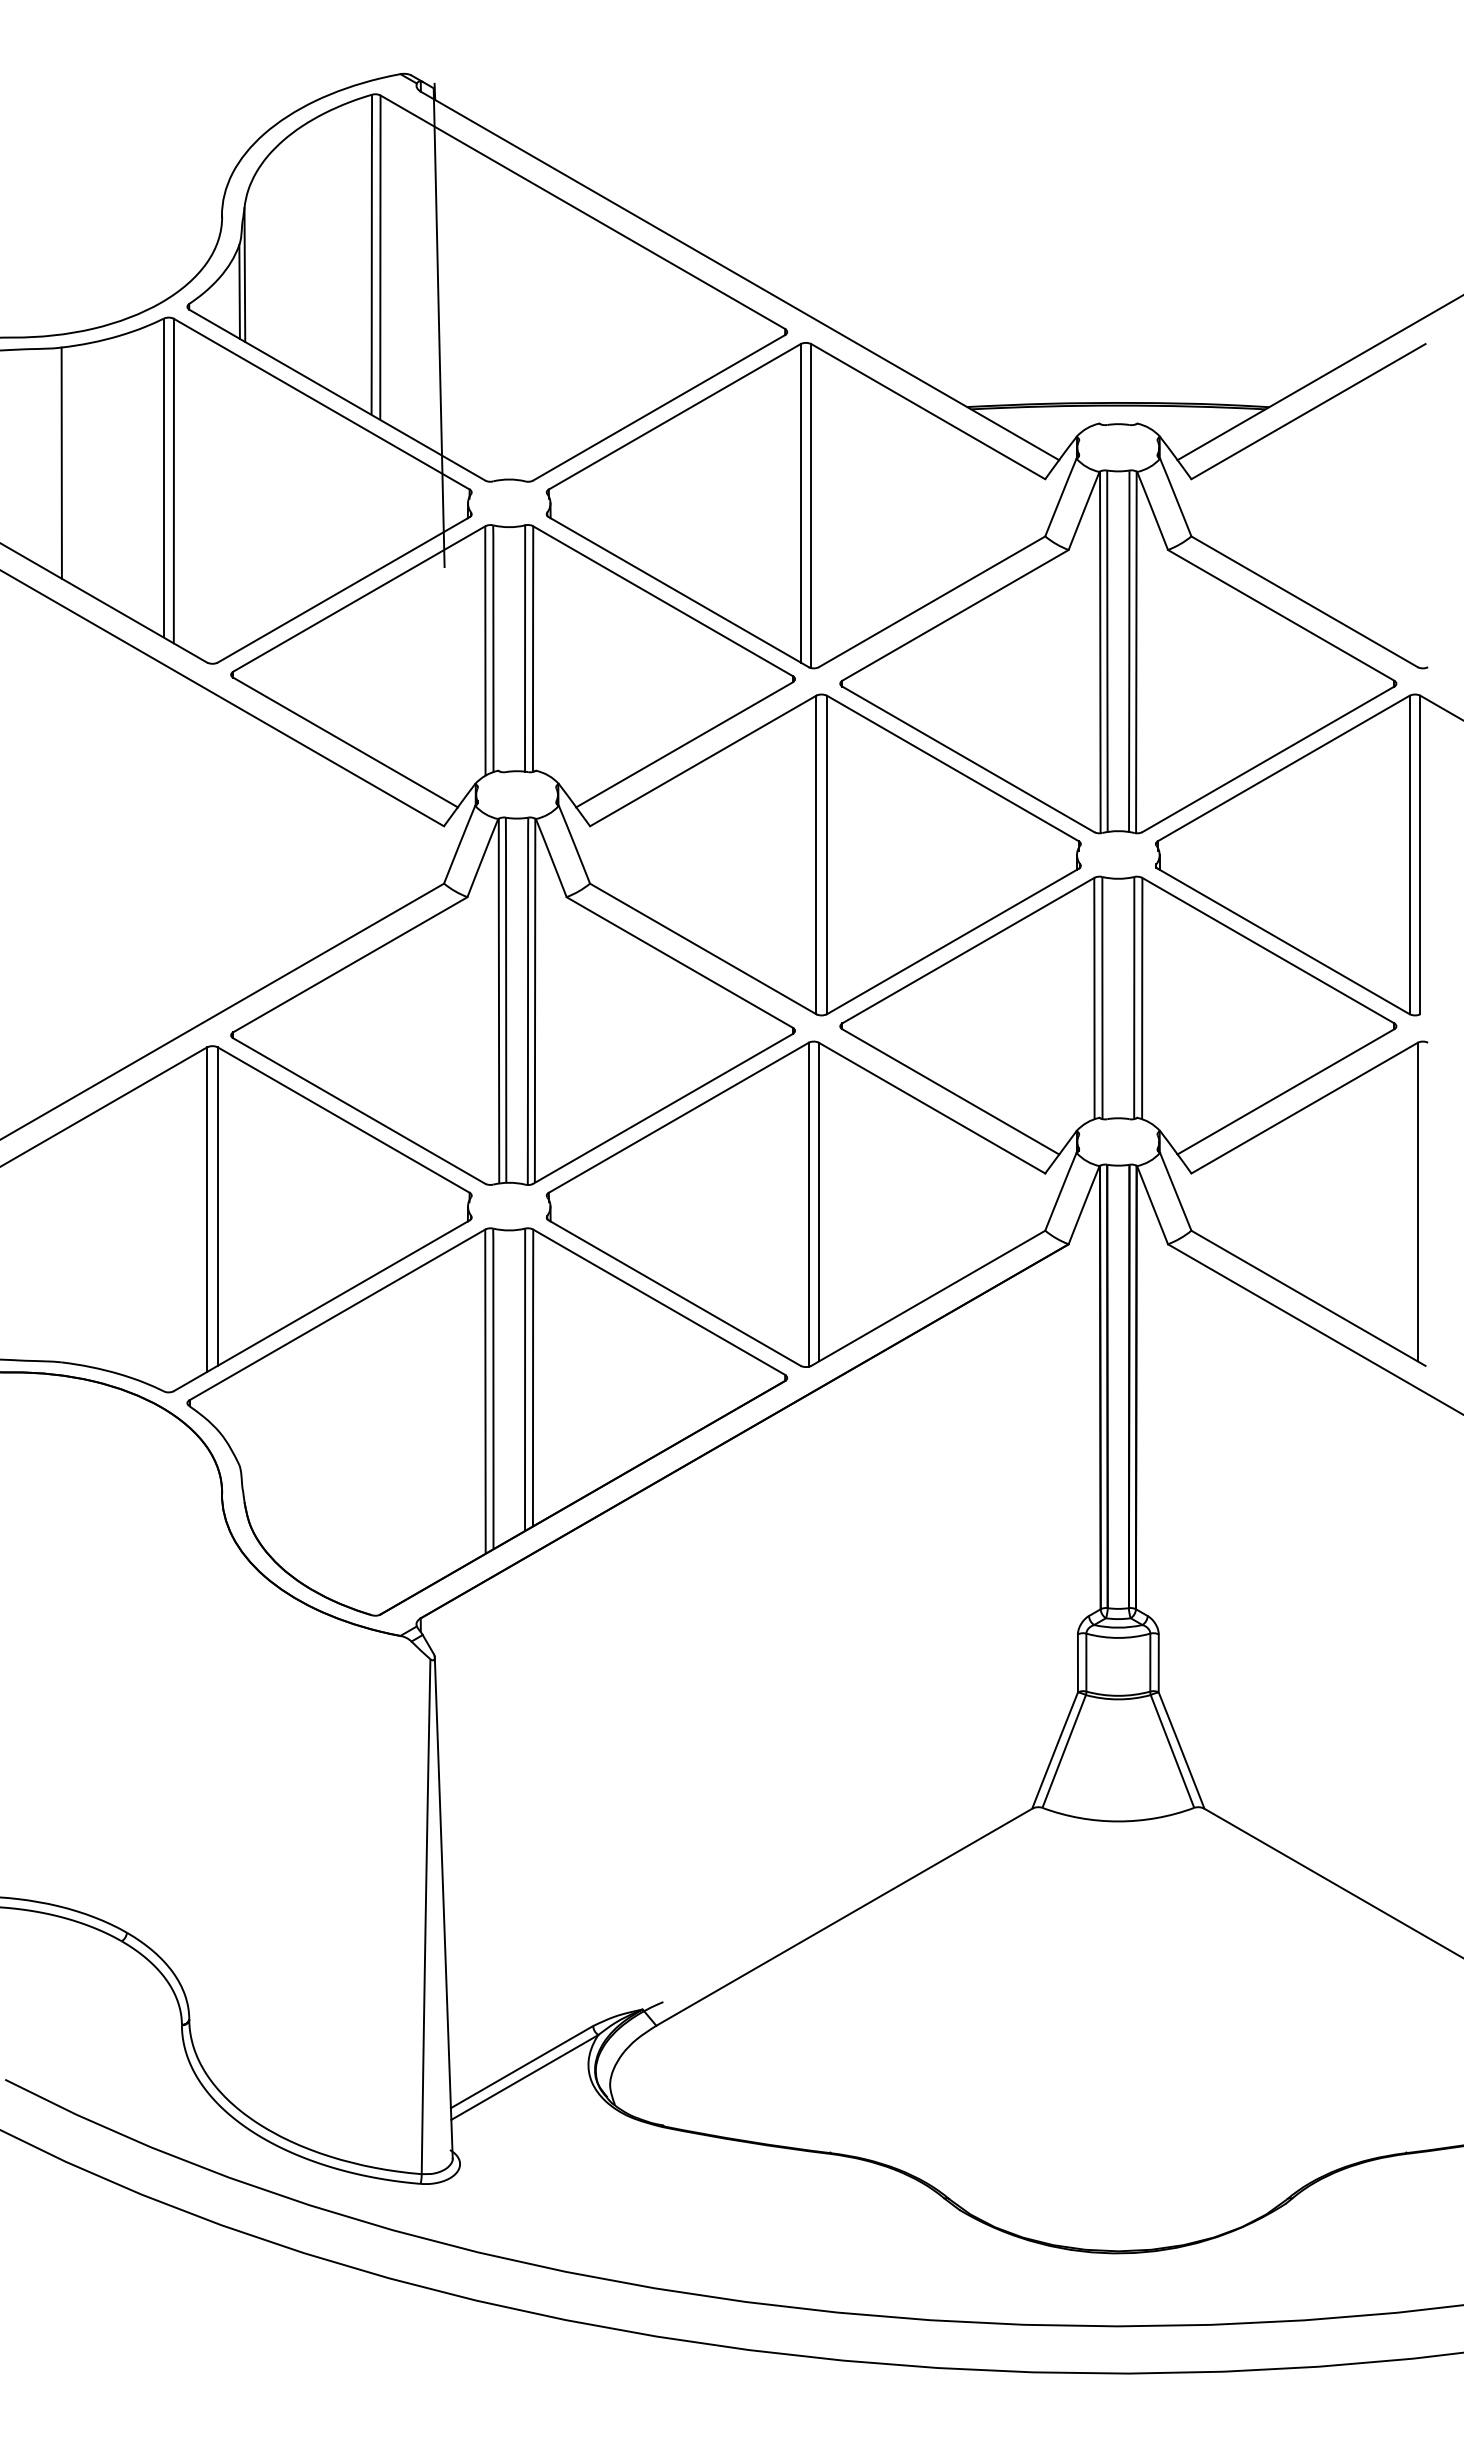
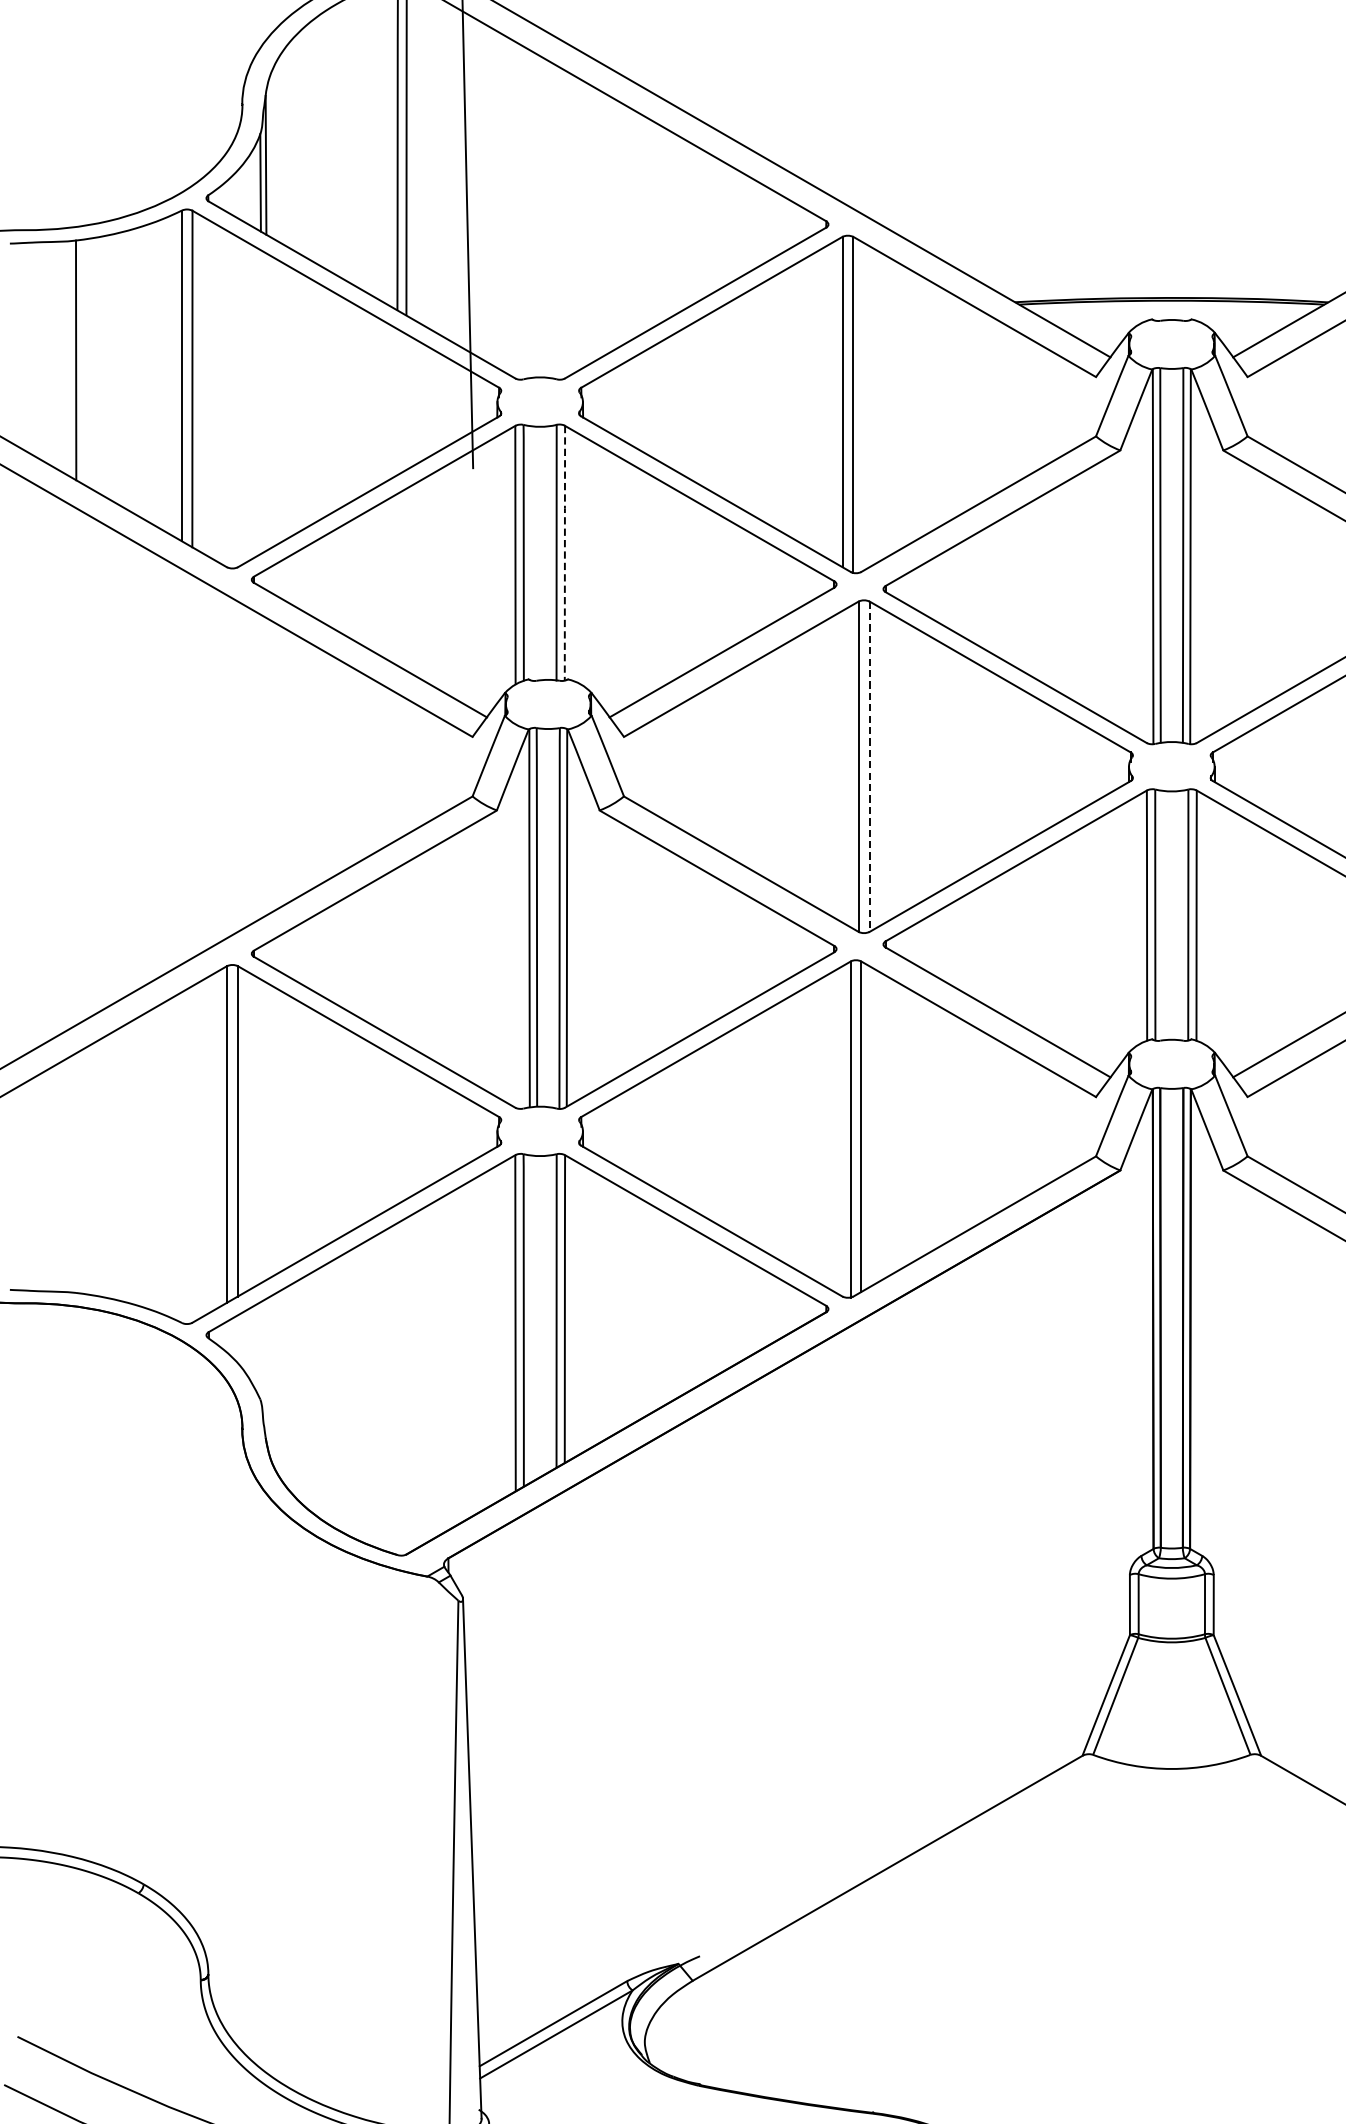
line: (533, 648) -> (565, 552), solid -> dashed
line: (826, 855) -> (869, 767), solid -> dashed

